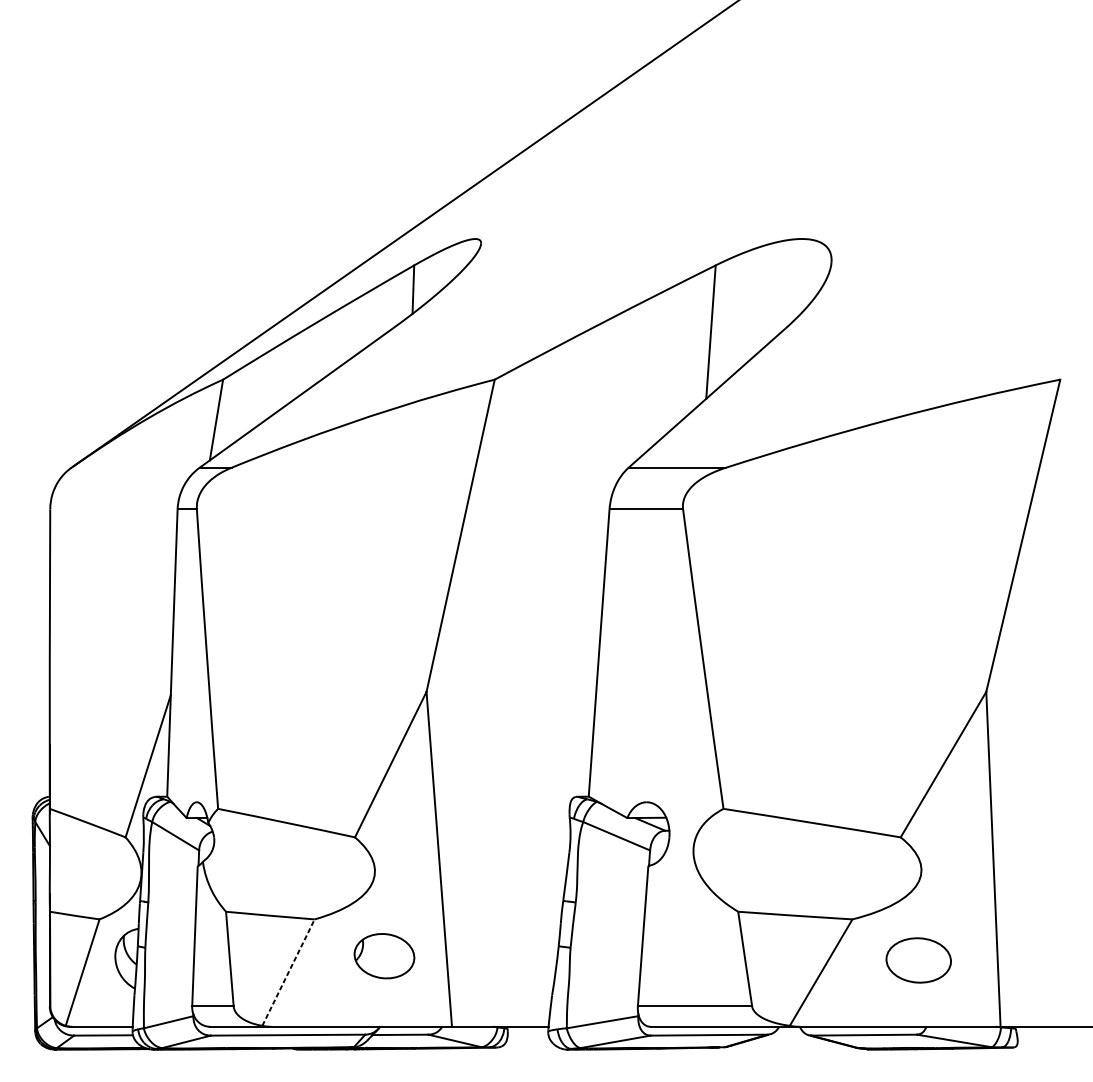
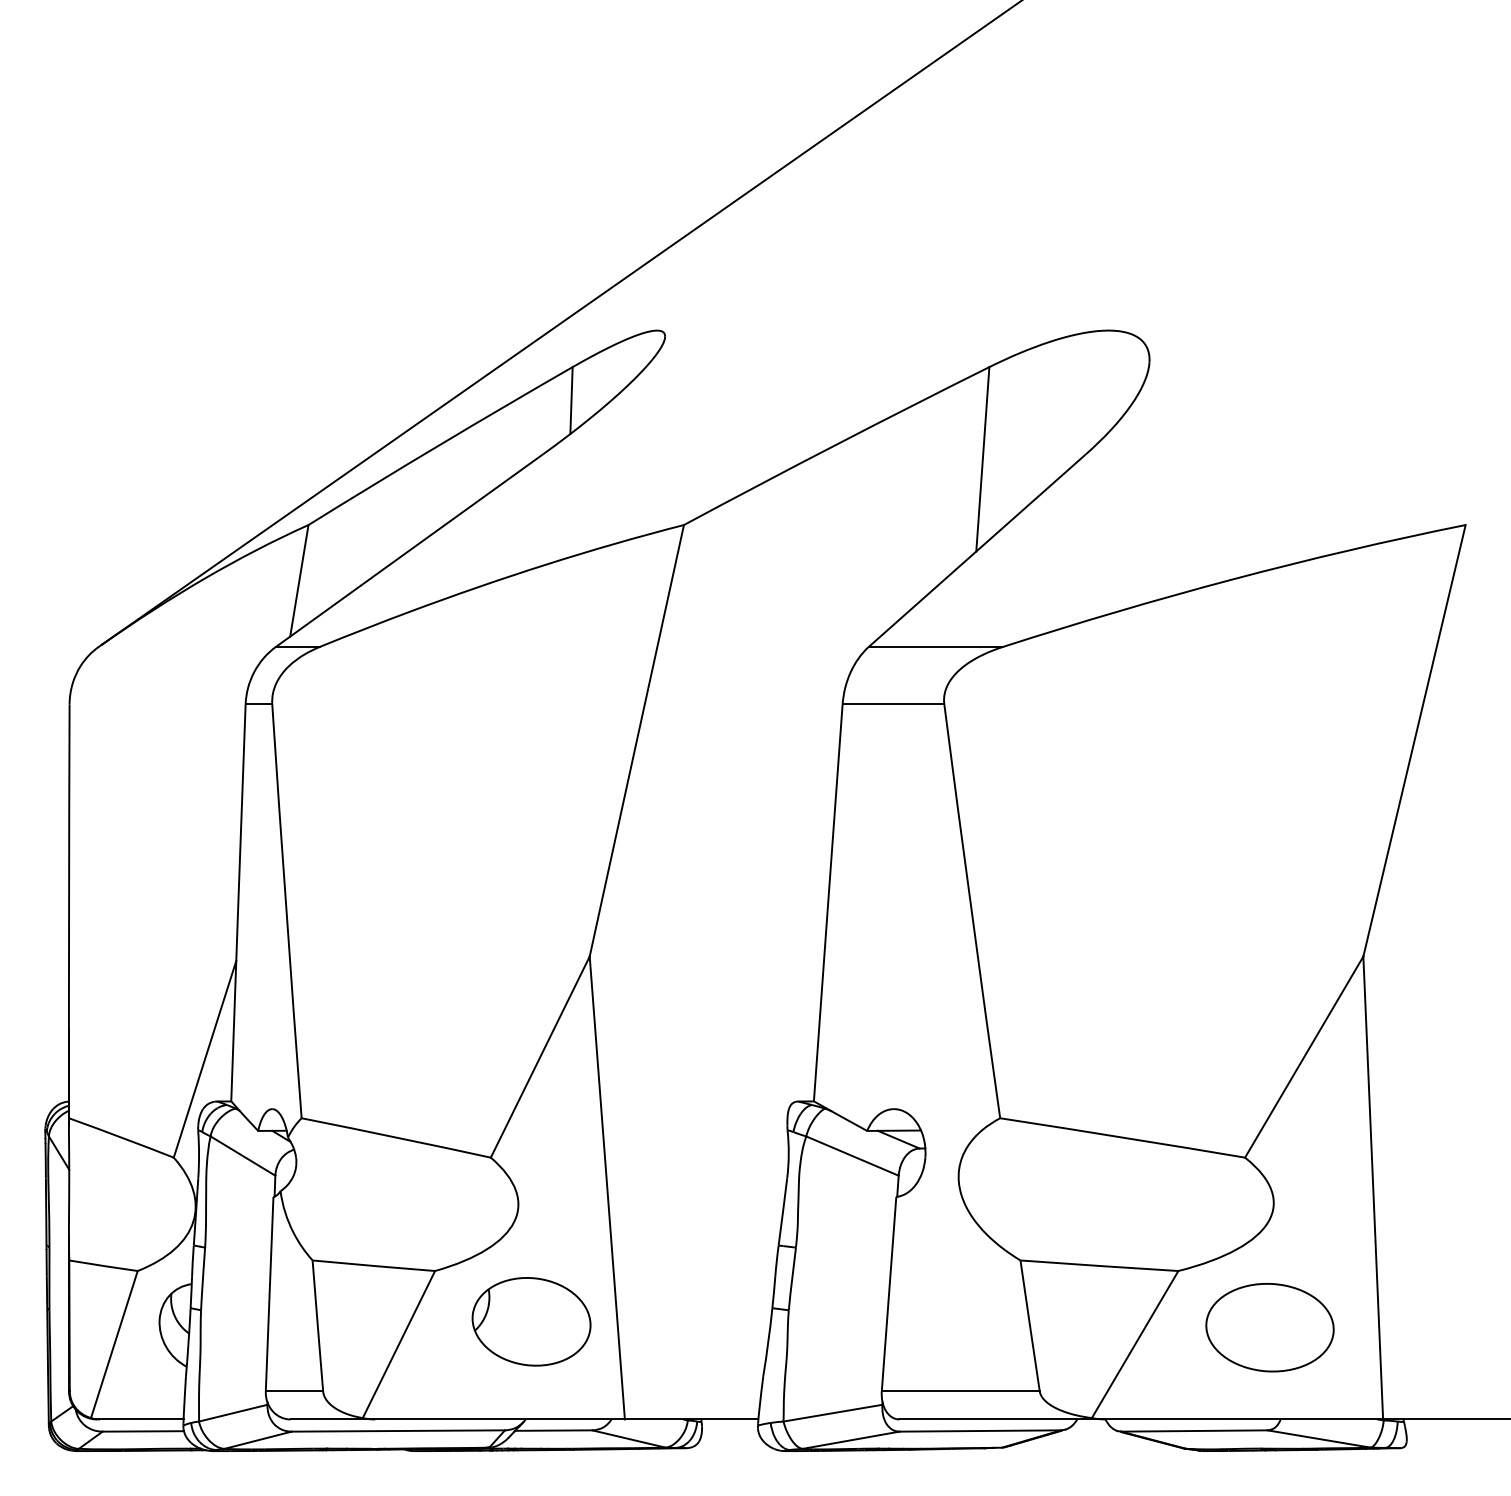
part: (384, 955) -> (531, 1321), size x1.43
part: (918, 960) -> (1269, 1327), size x1.43
line: (288, 972) -> (398, 1344), dashed -> solid

